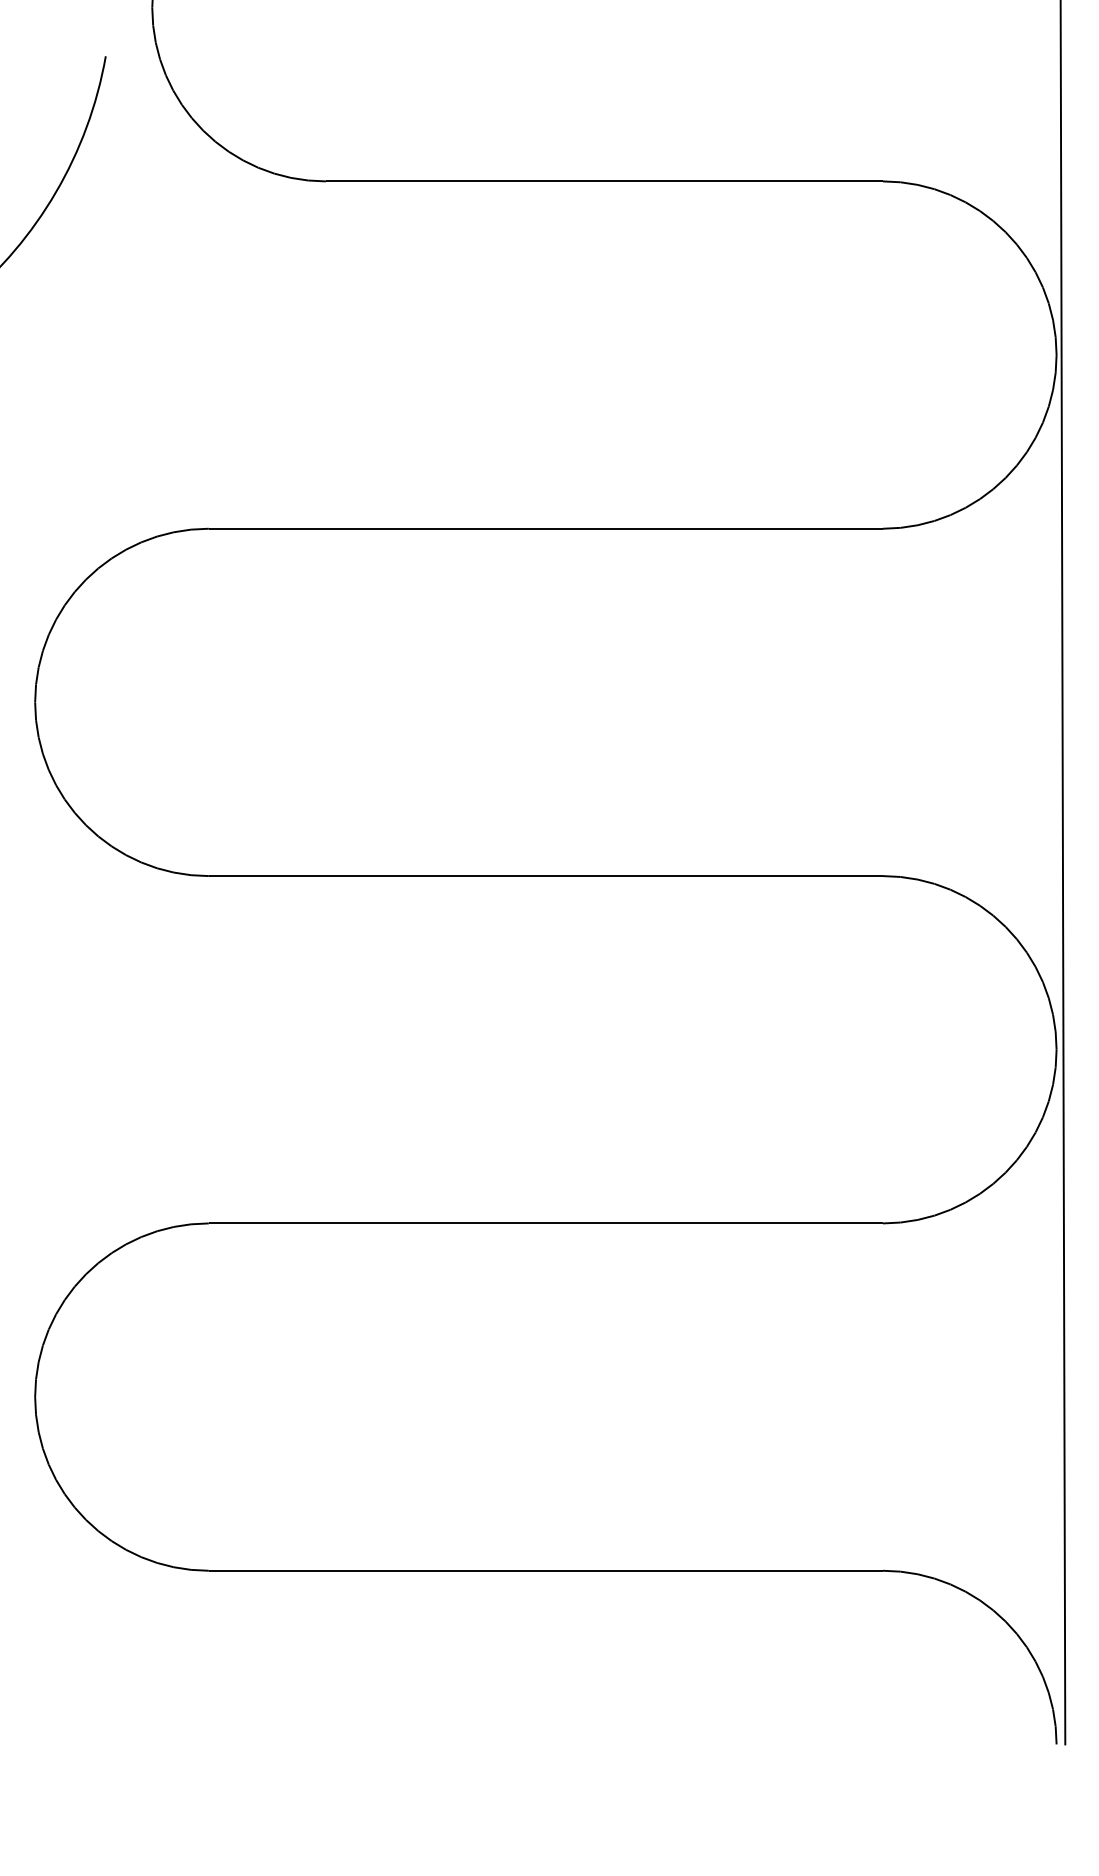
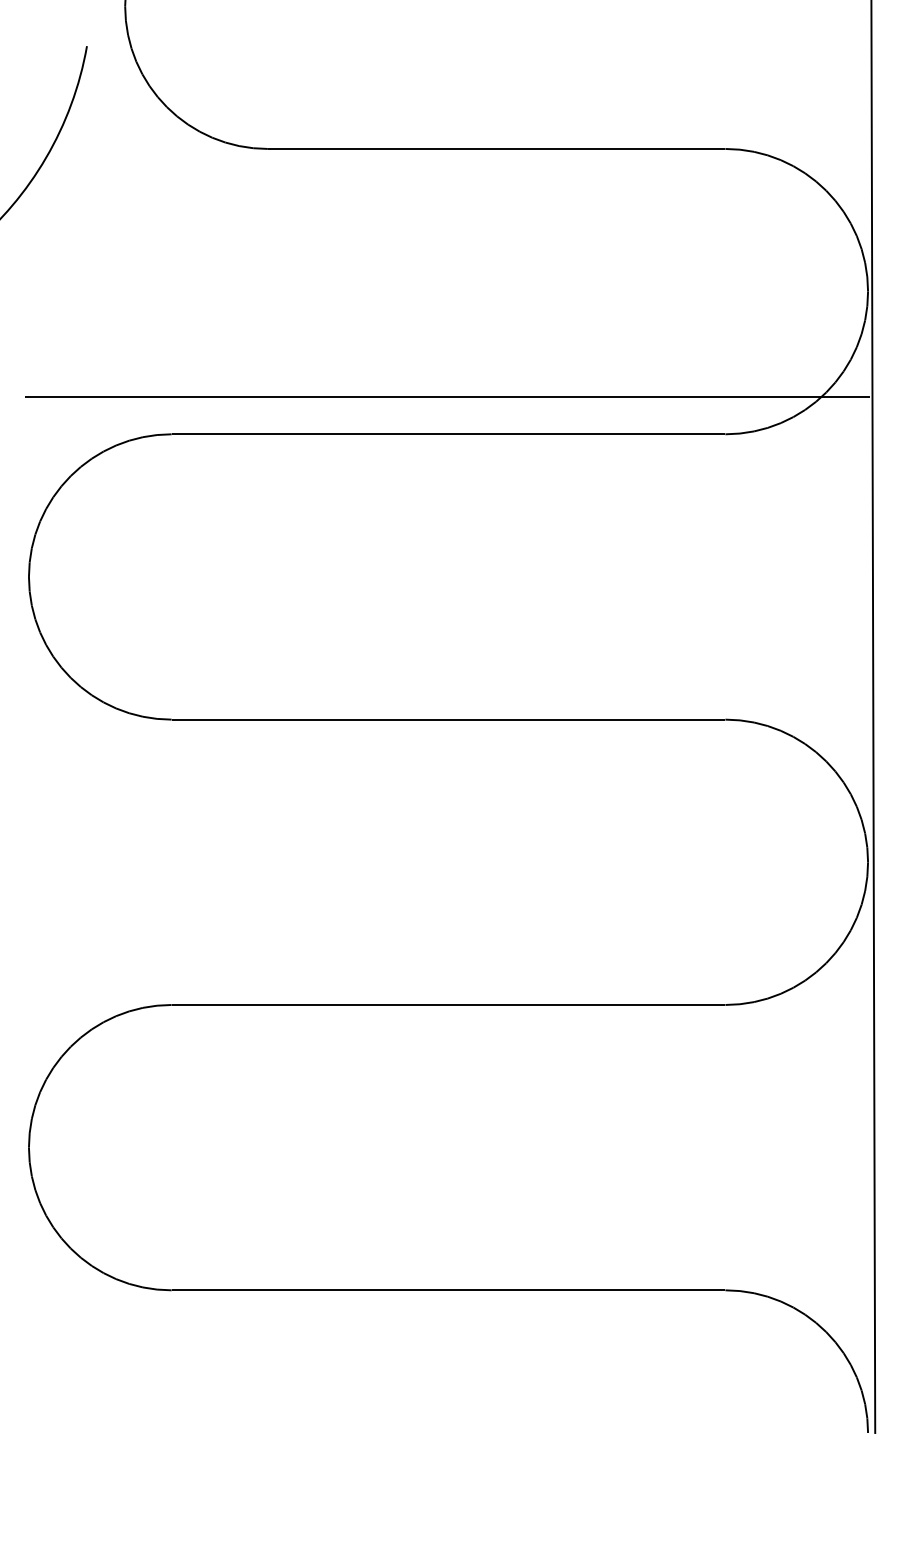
line: (544, 483) -> (447, 397), added

